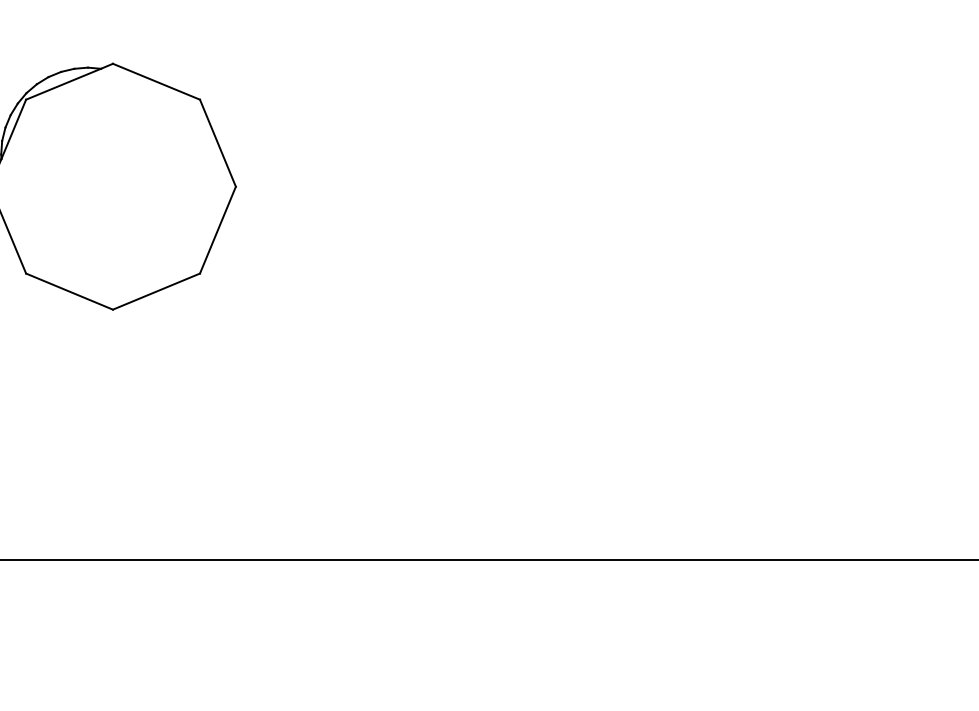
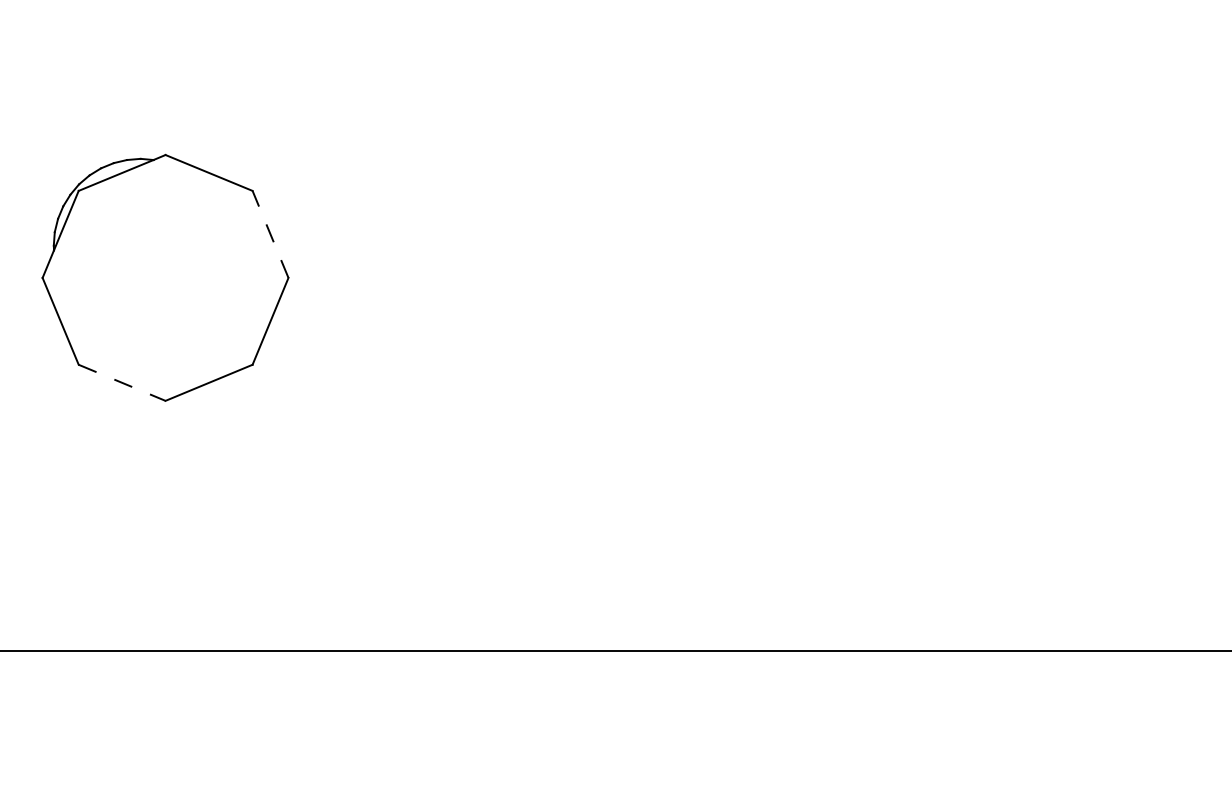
line: (217, 142) -> (270, 233), solid -> dashed
line: (69, 292) -> (122, 383), solid -> dashed

